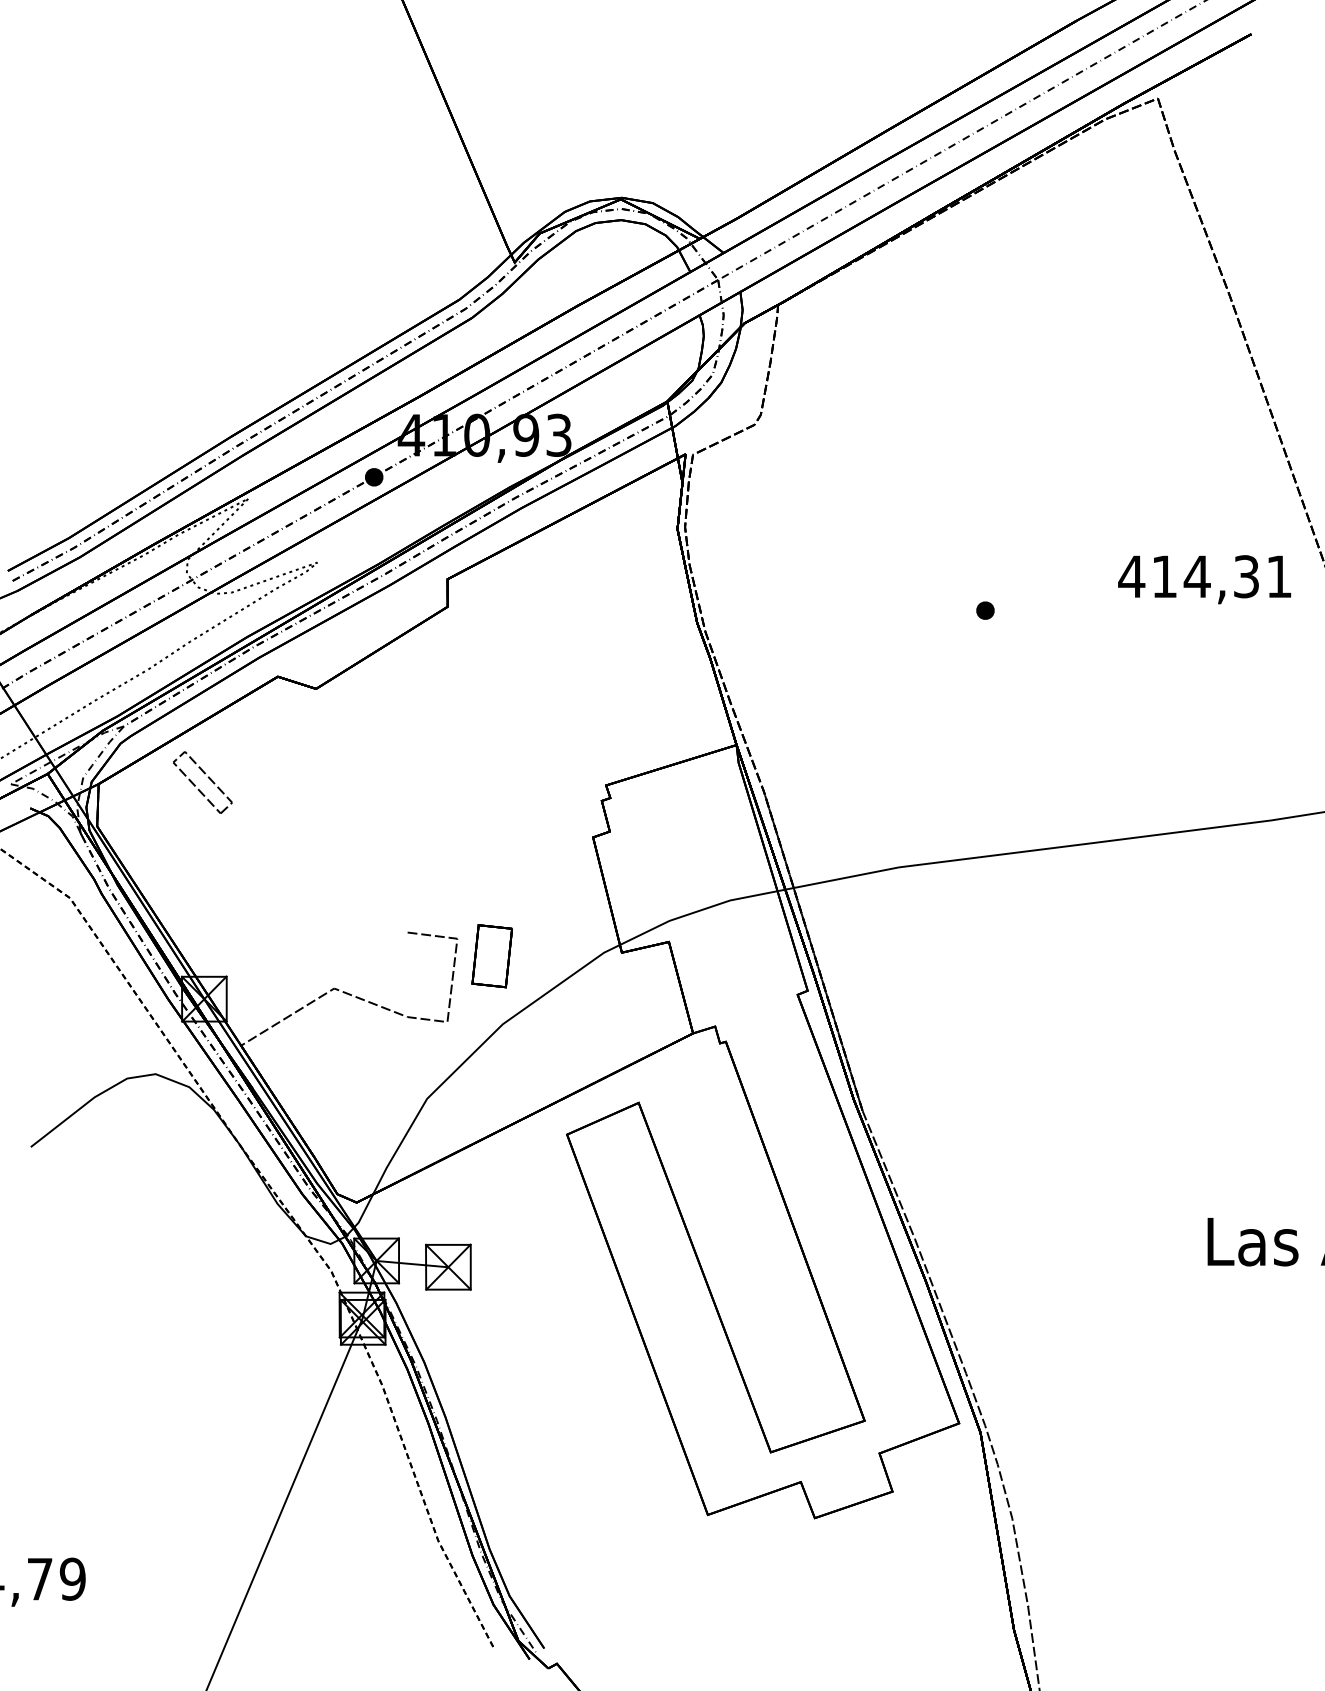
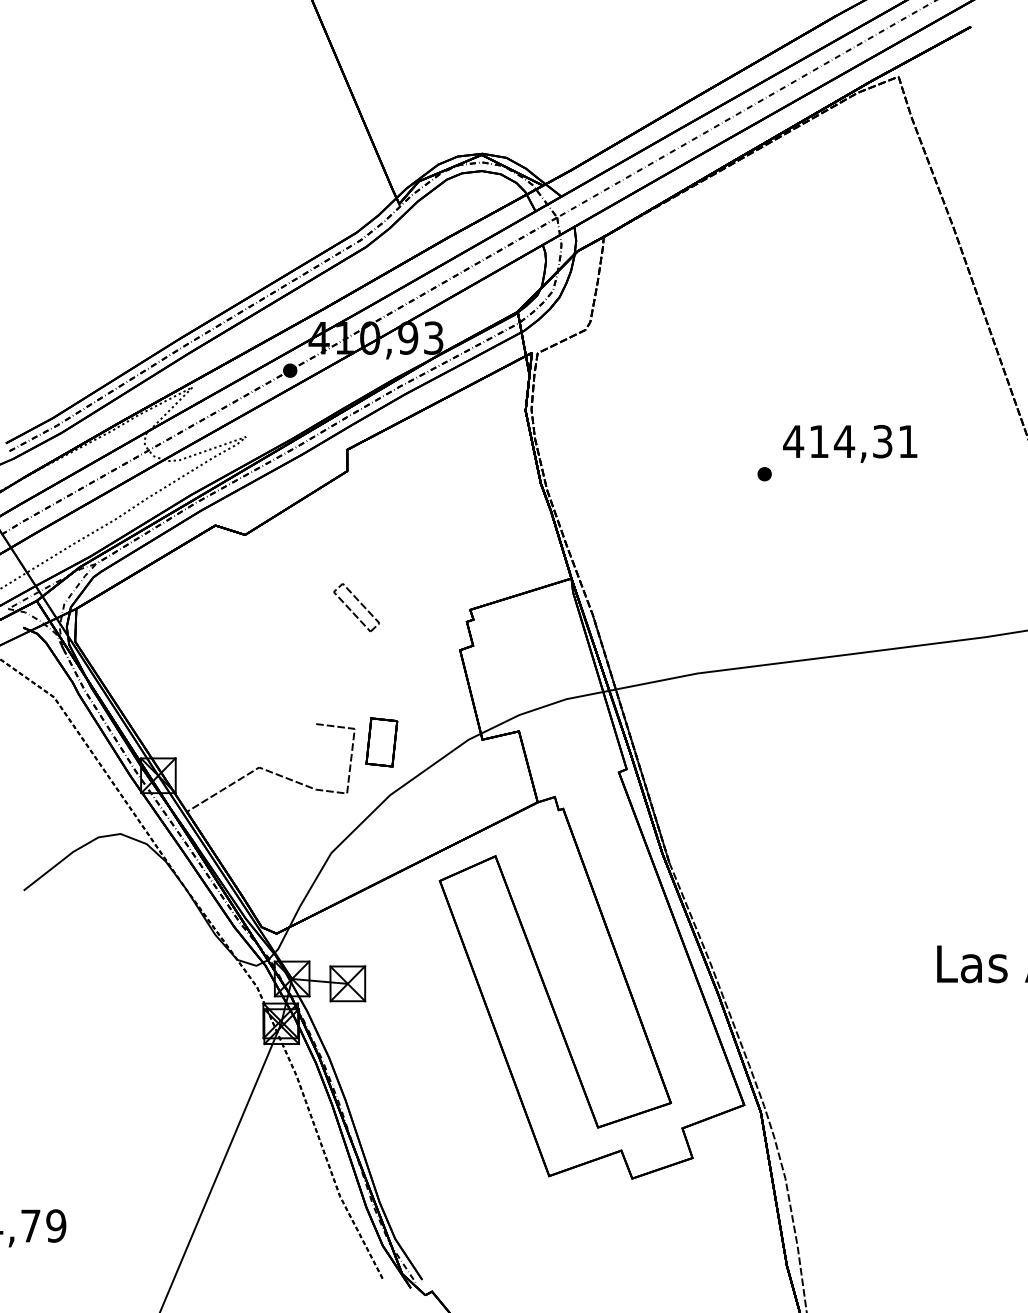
text: (1204, 579) -> (850, 443), moved
part: (207, 777) -> (360, 603), moved

